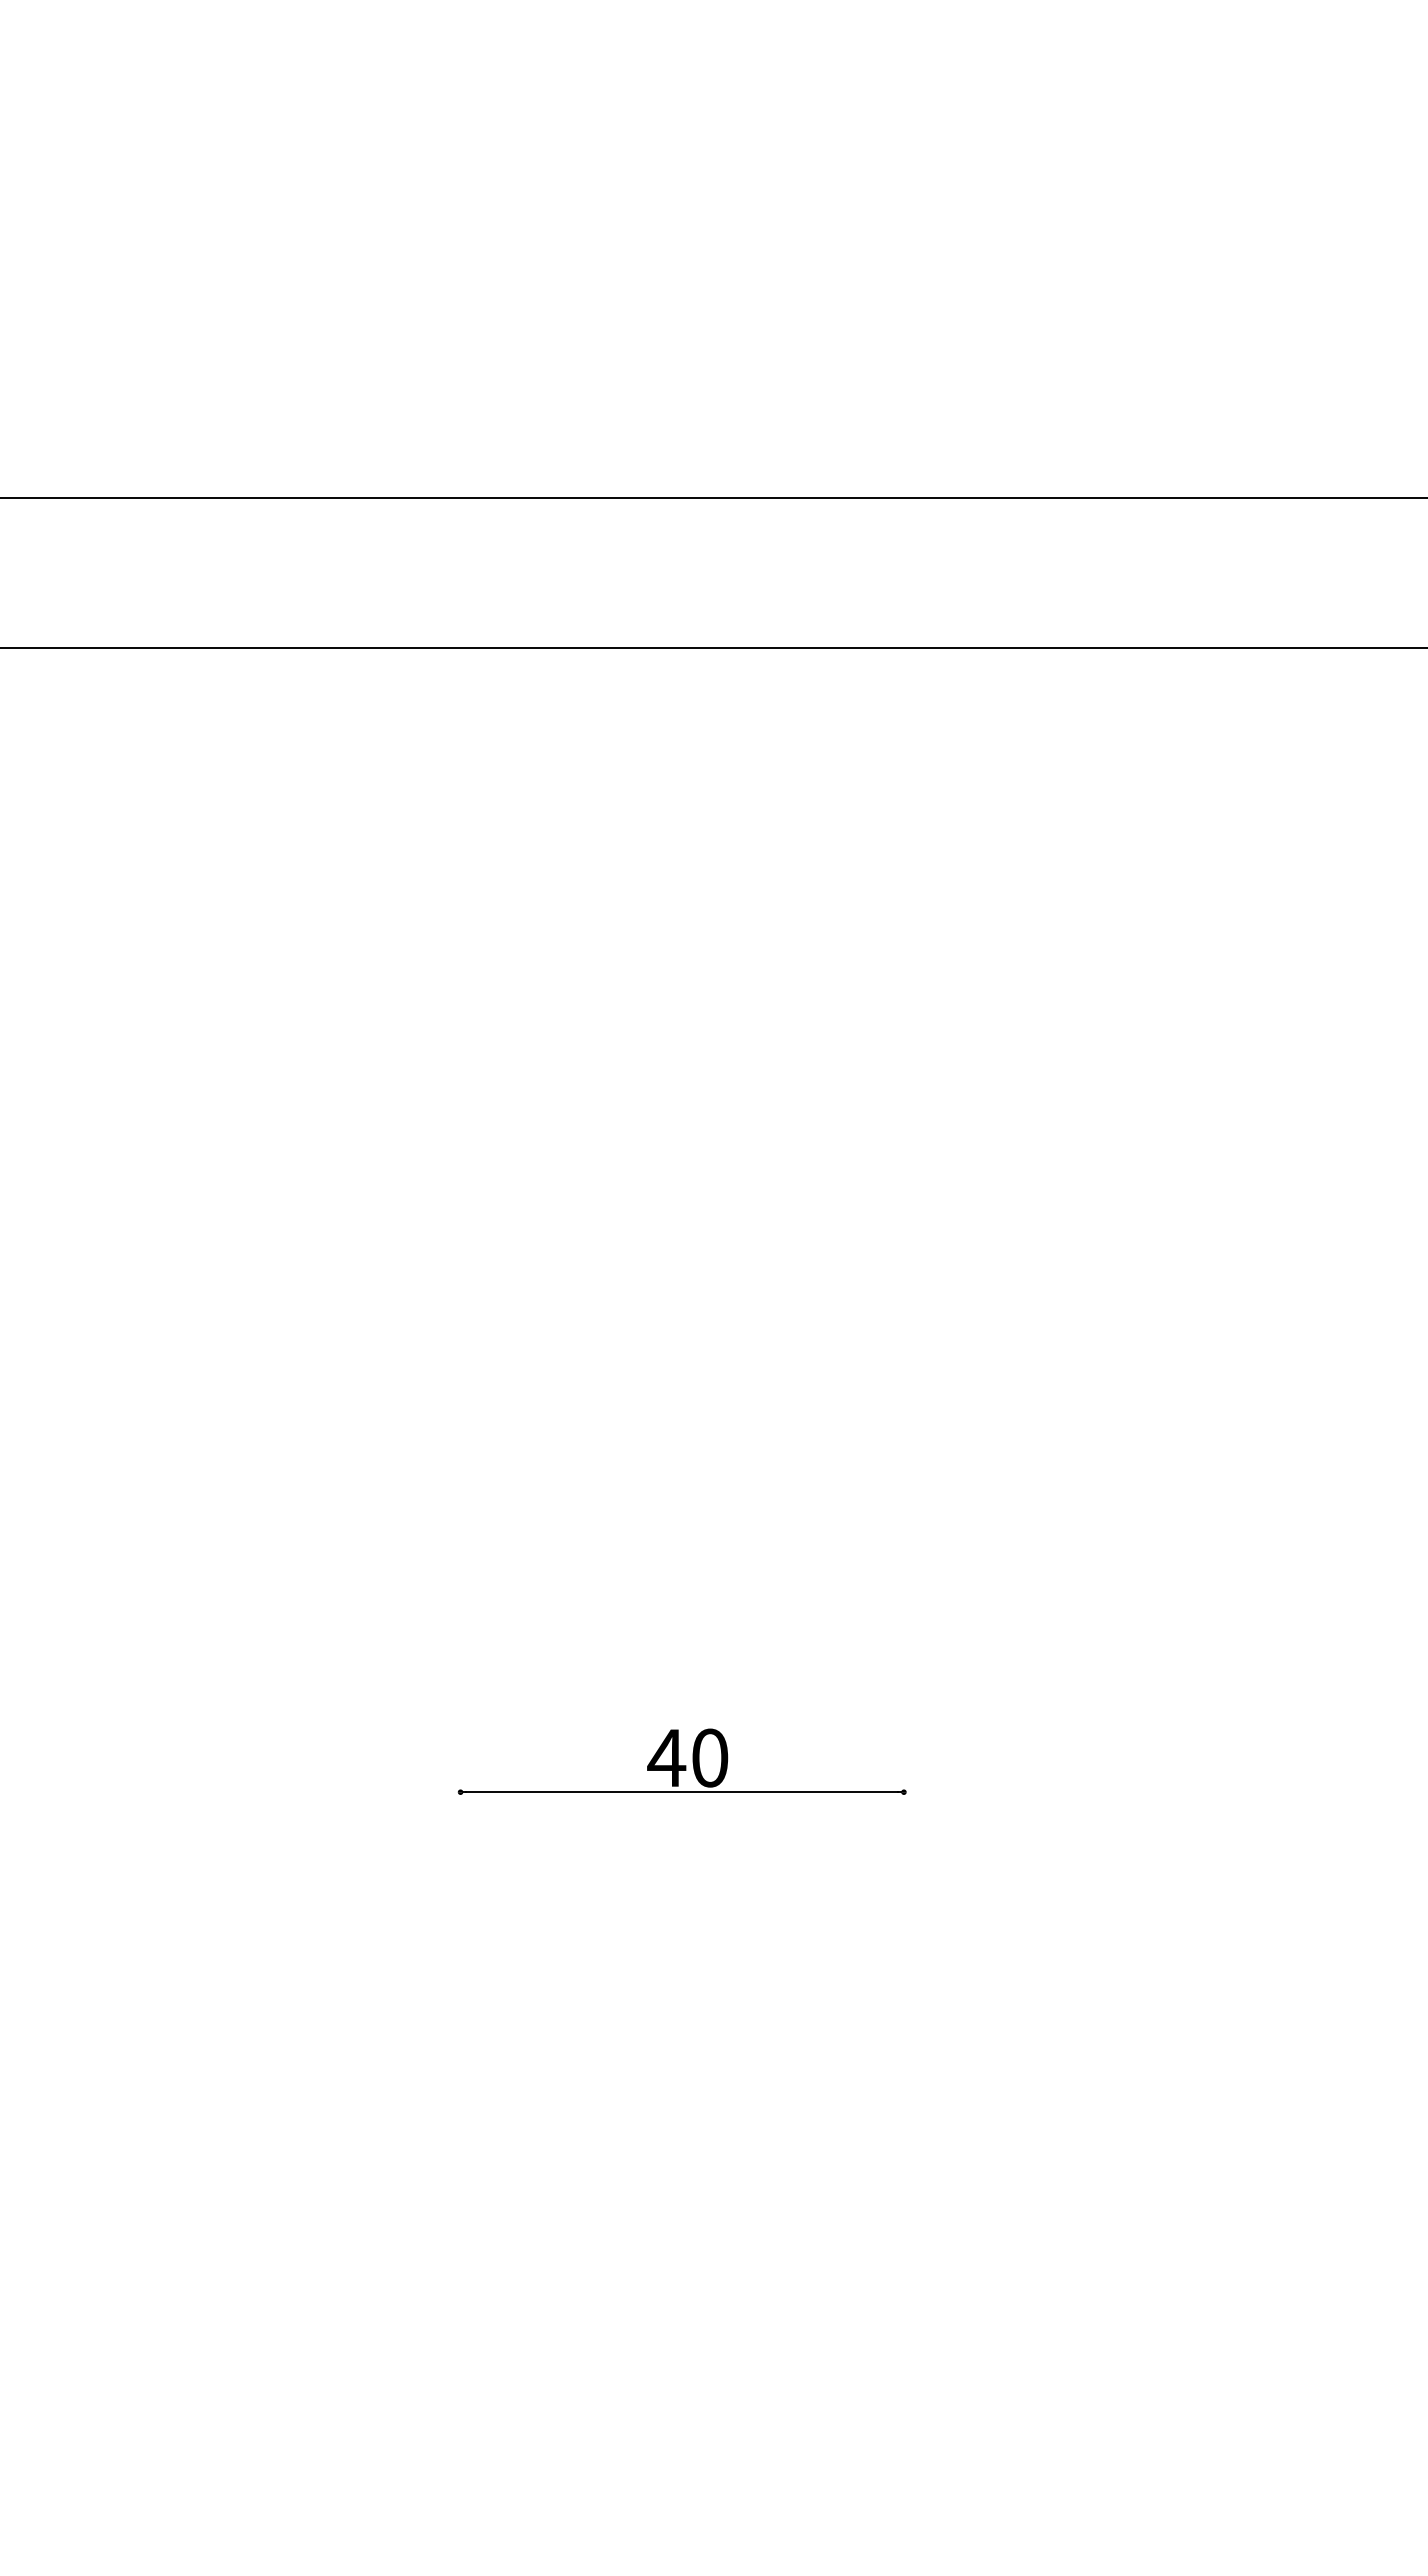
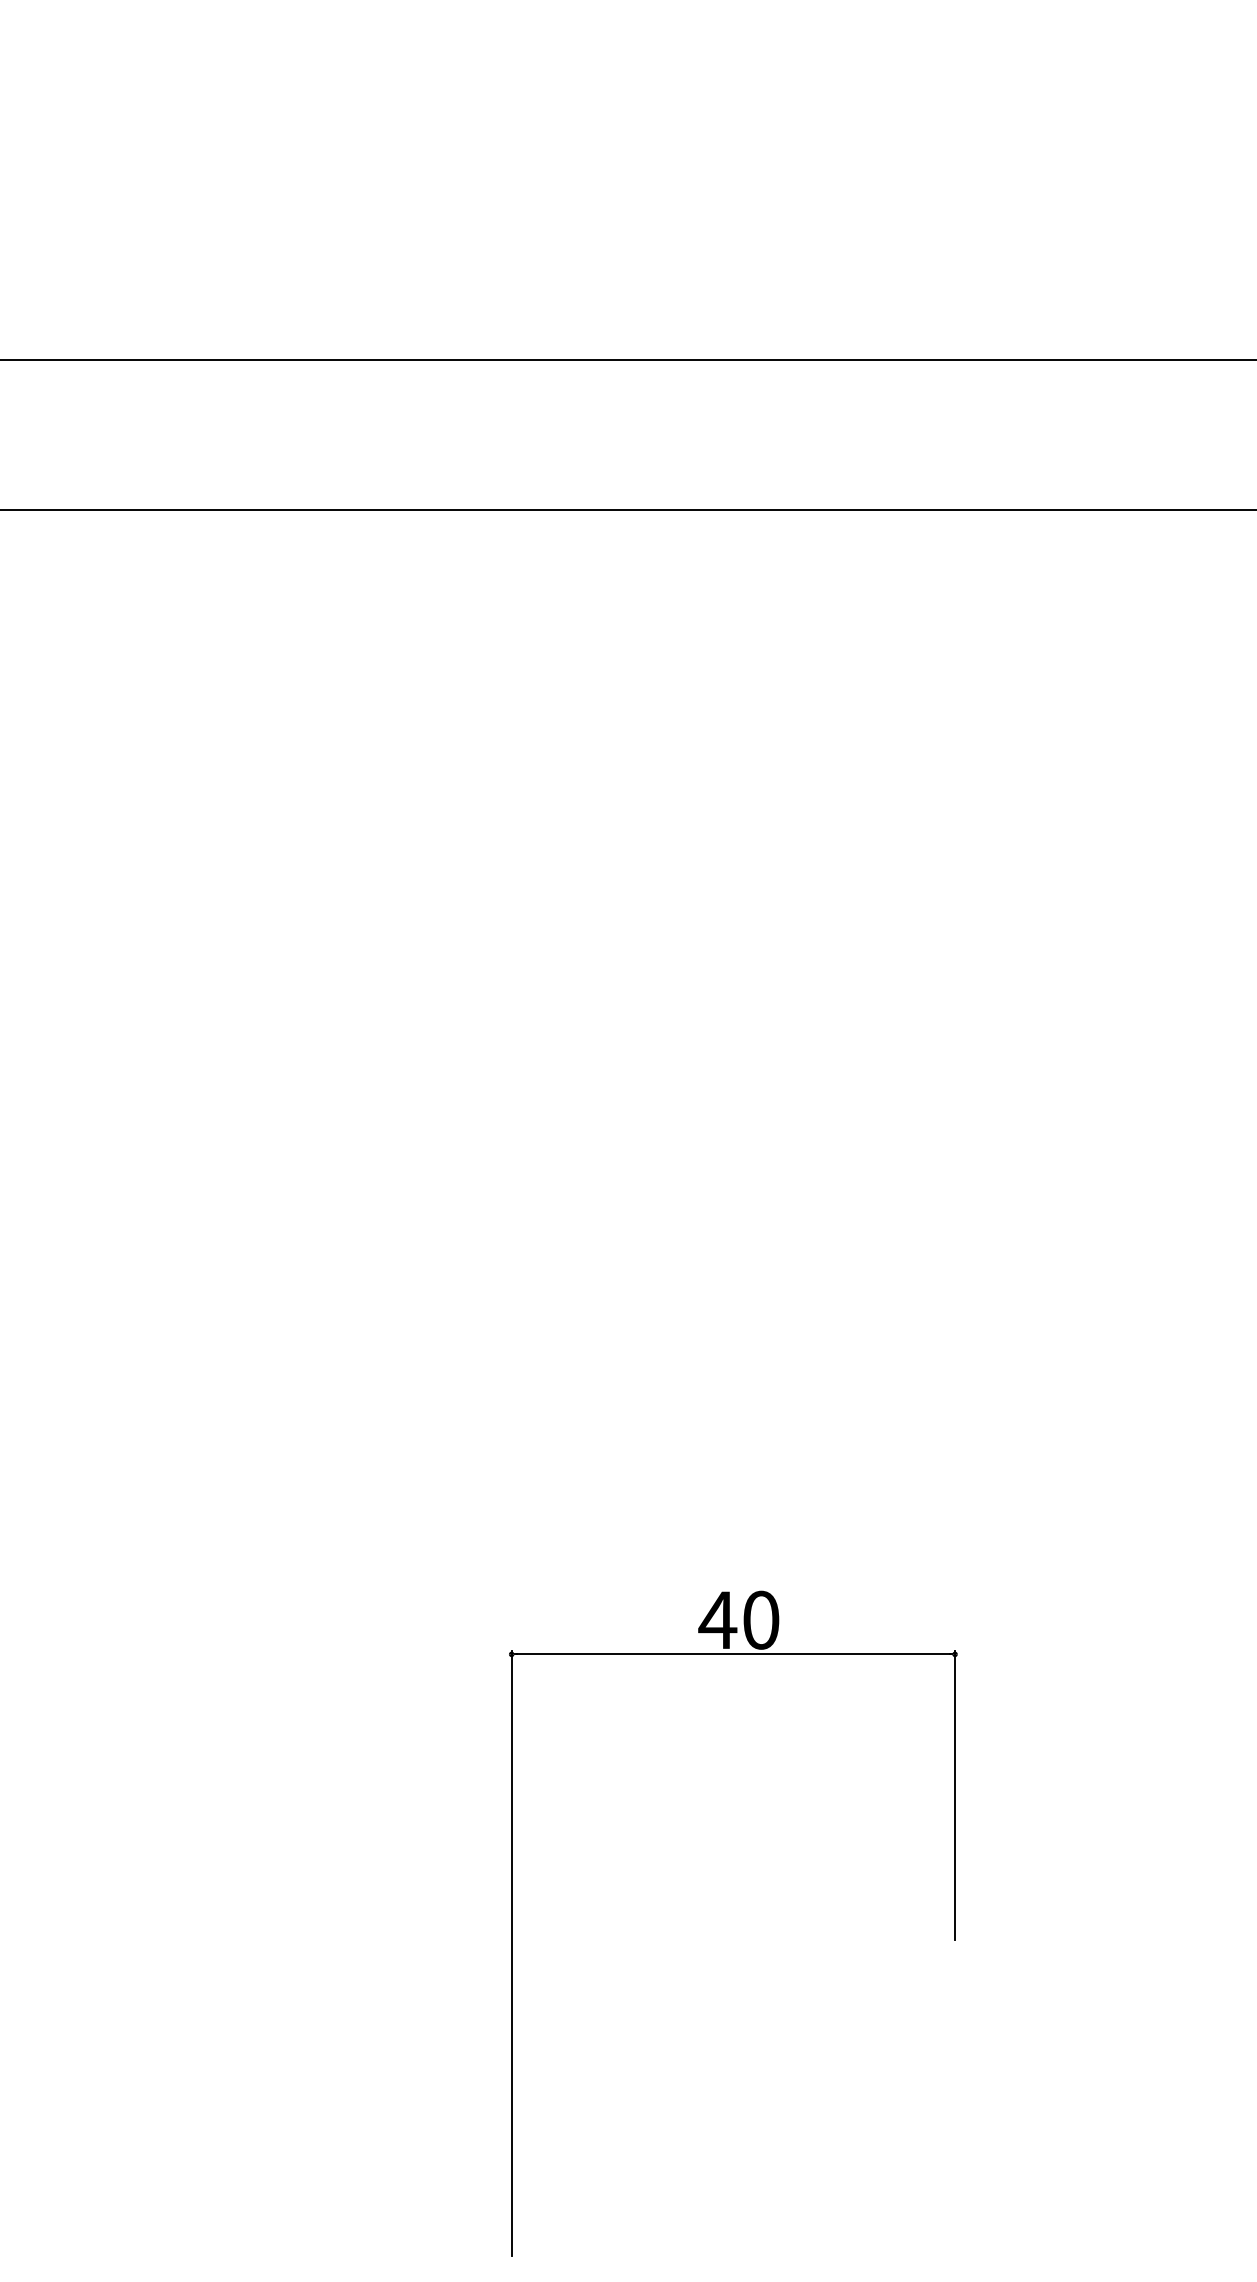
line: (903, 1933) -> (954, 1795), added
line: (460, 2090) -> (511, 1952), added

